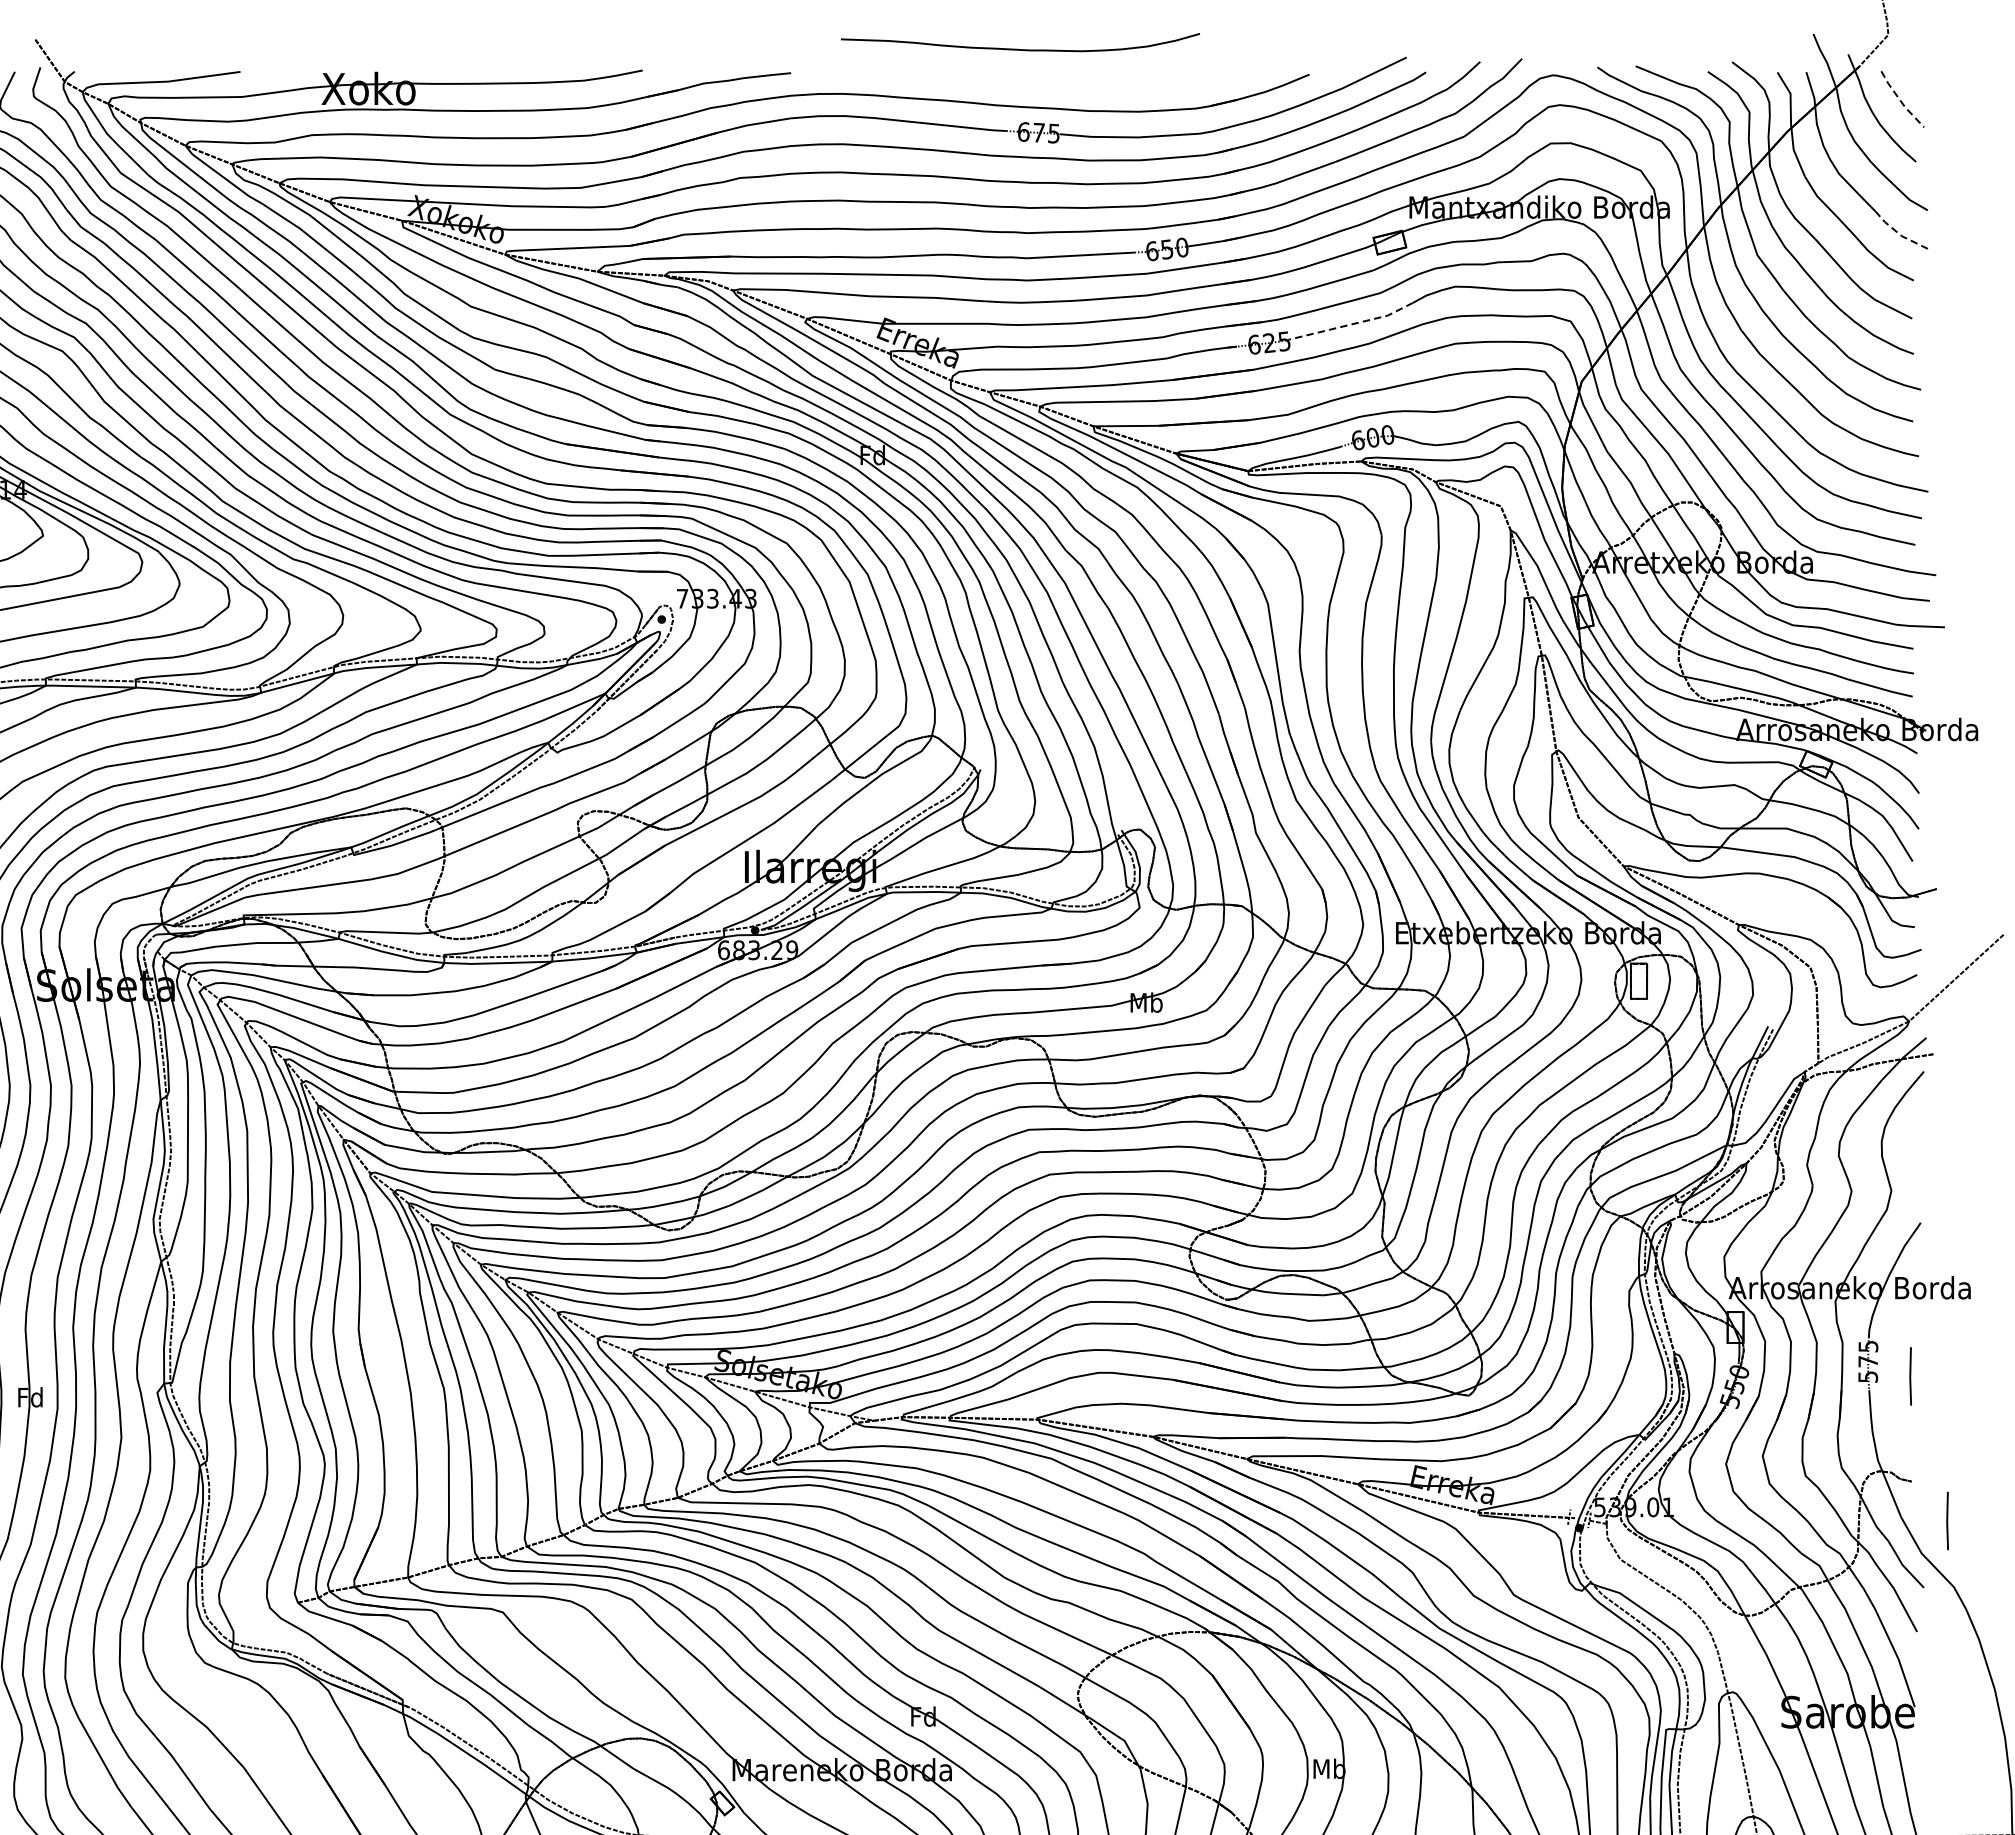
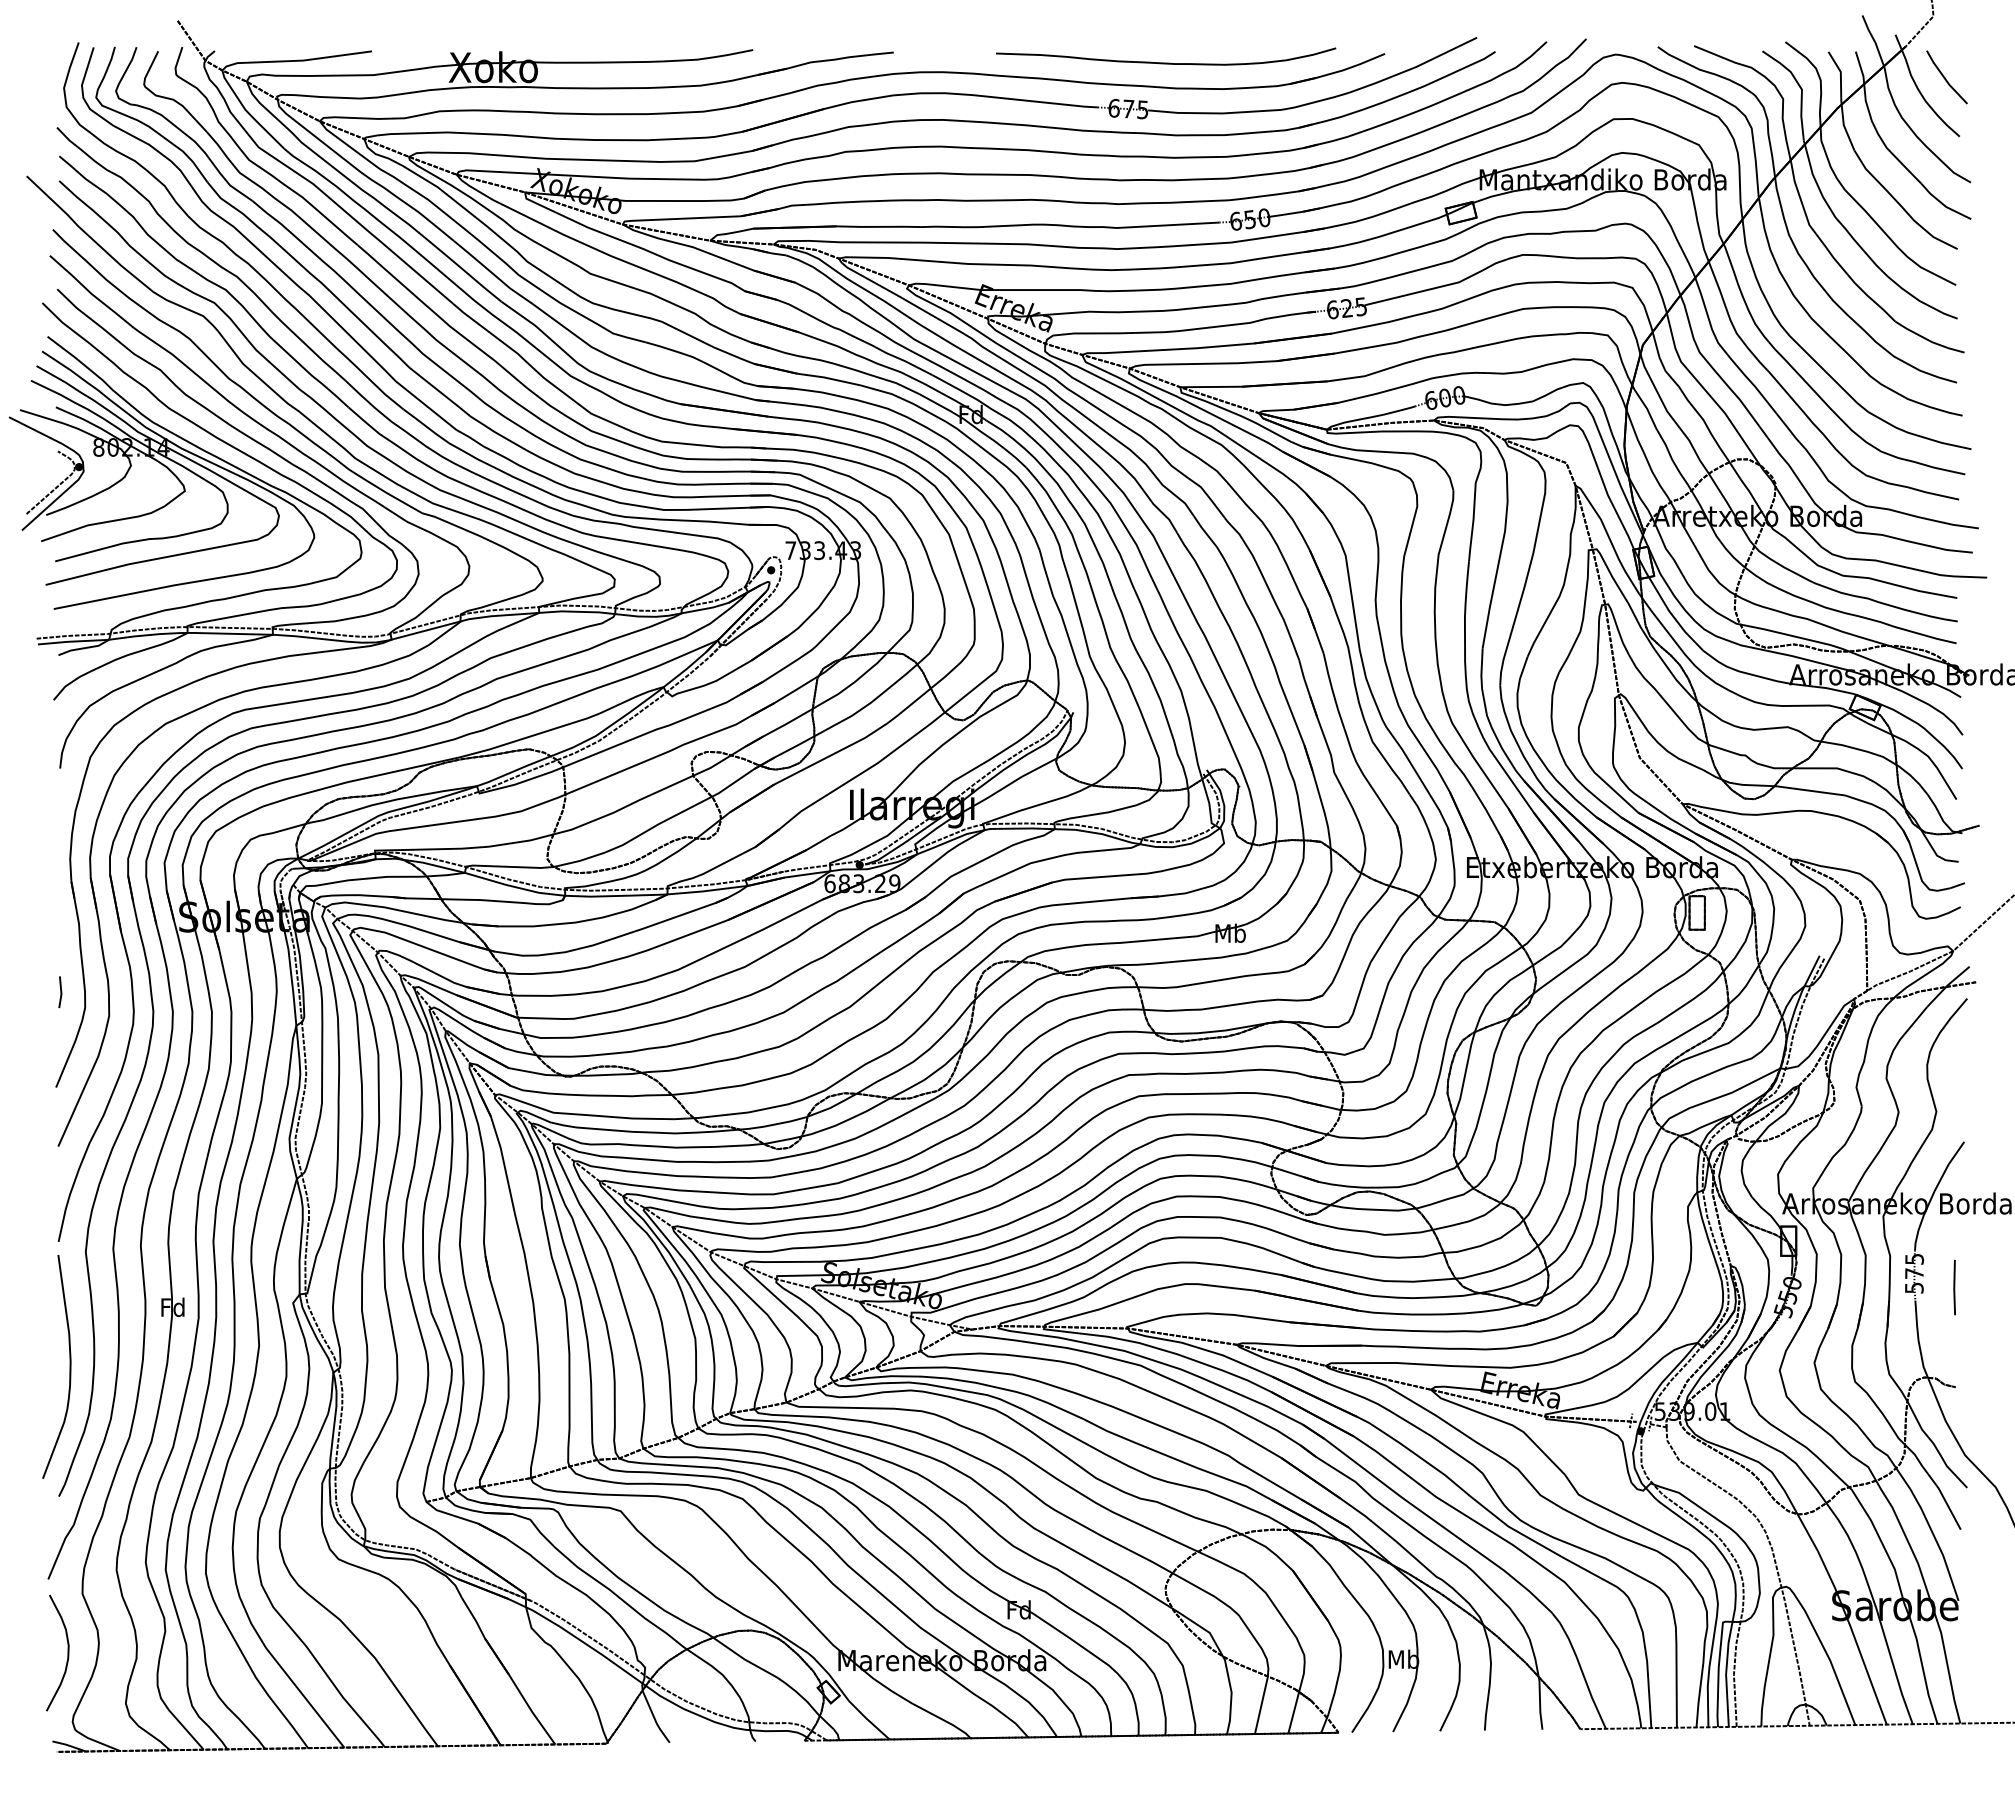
curve: (1020, 48) -> (1166, 62), moved
line: (1901, 101) -> (1945, 79), dashed -> solid
line: (1899, 234) -> (1944, 205), dashed -> solid
line: (1353, 324) -> (1426, 290), dashed -> solid
line: (1947, 1520) -> (1989, 1424), removed

